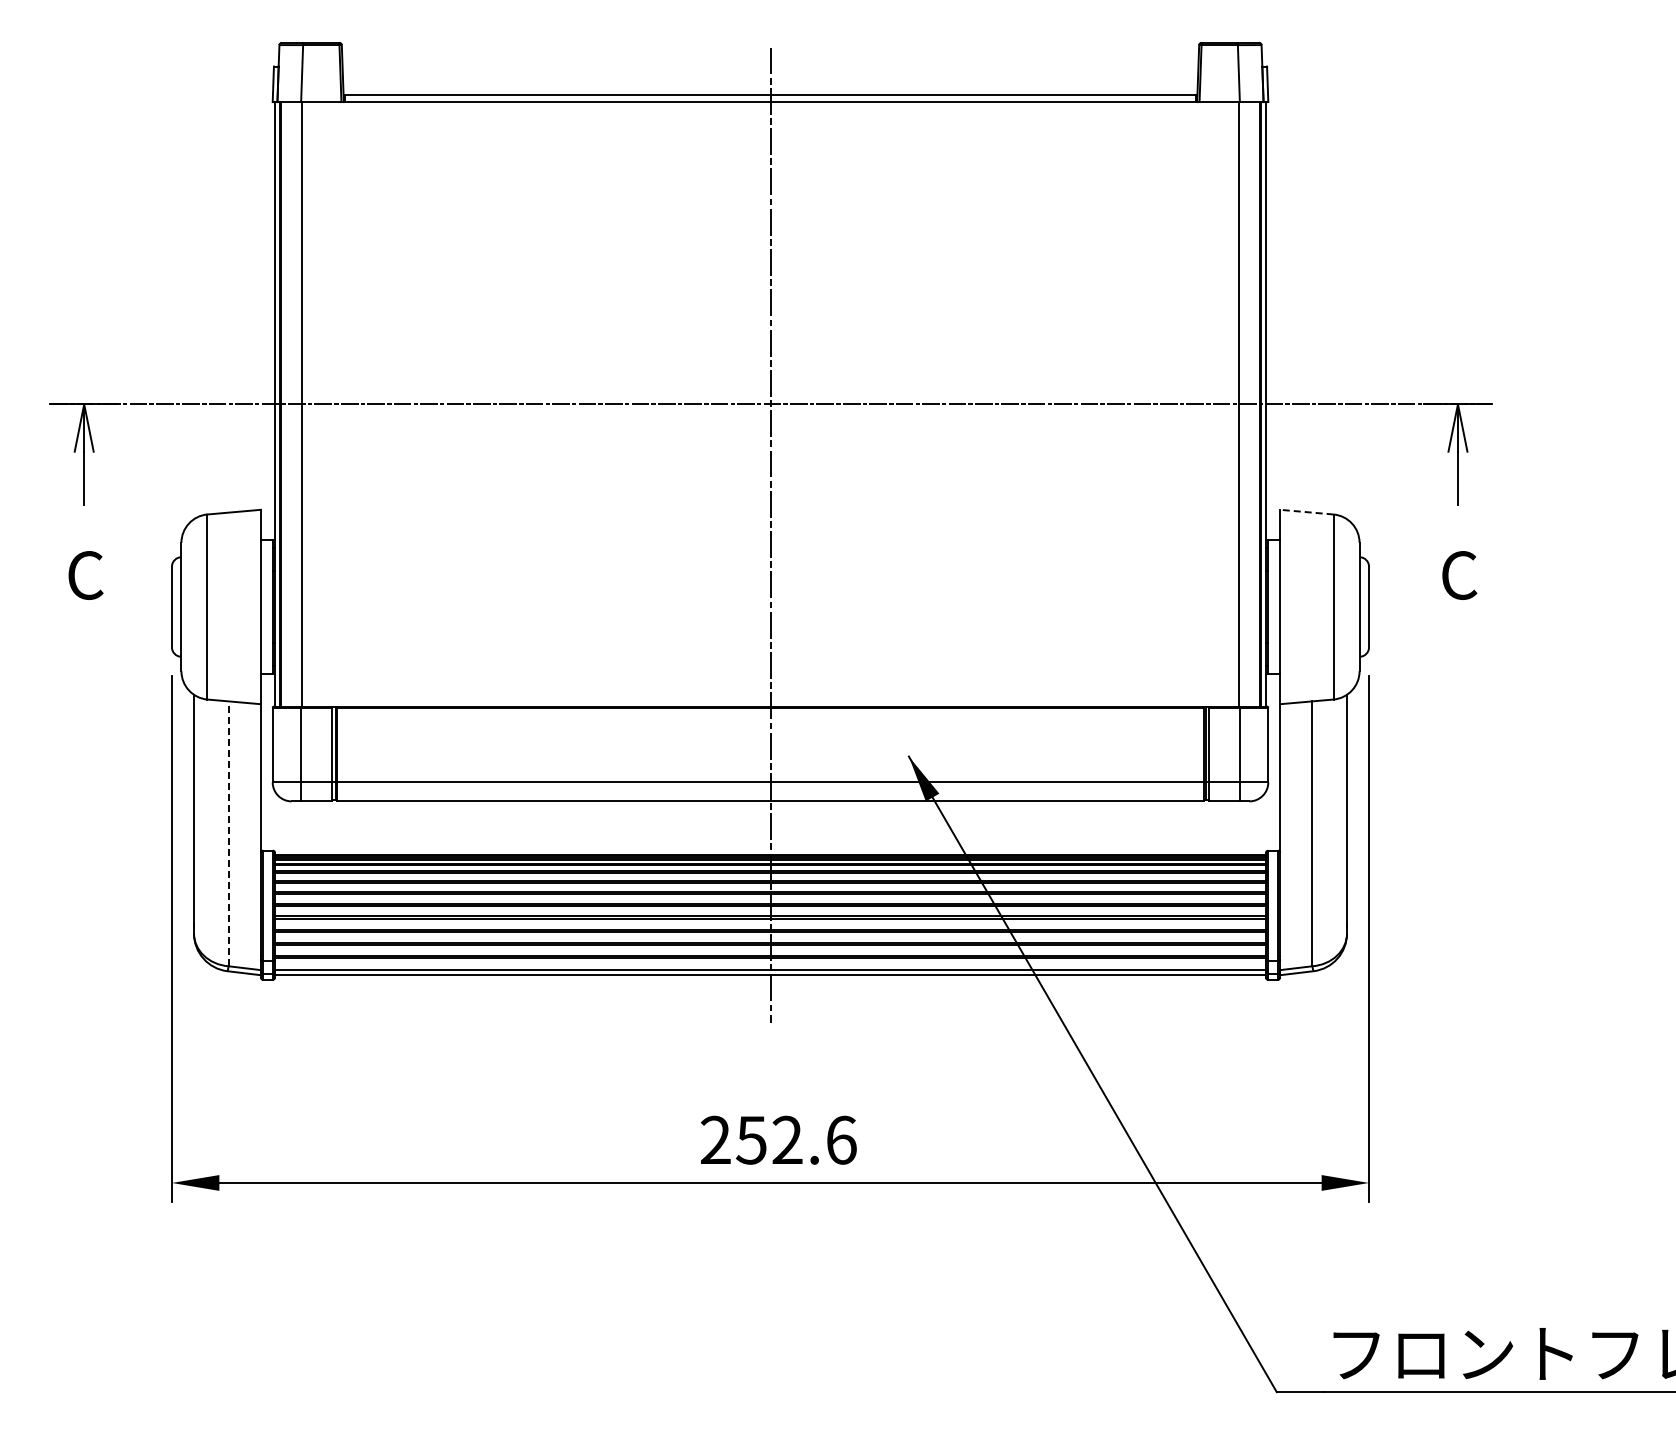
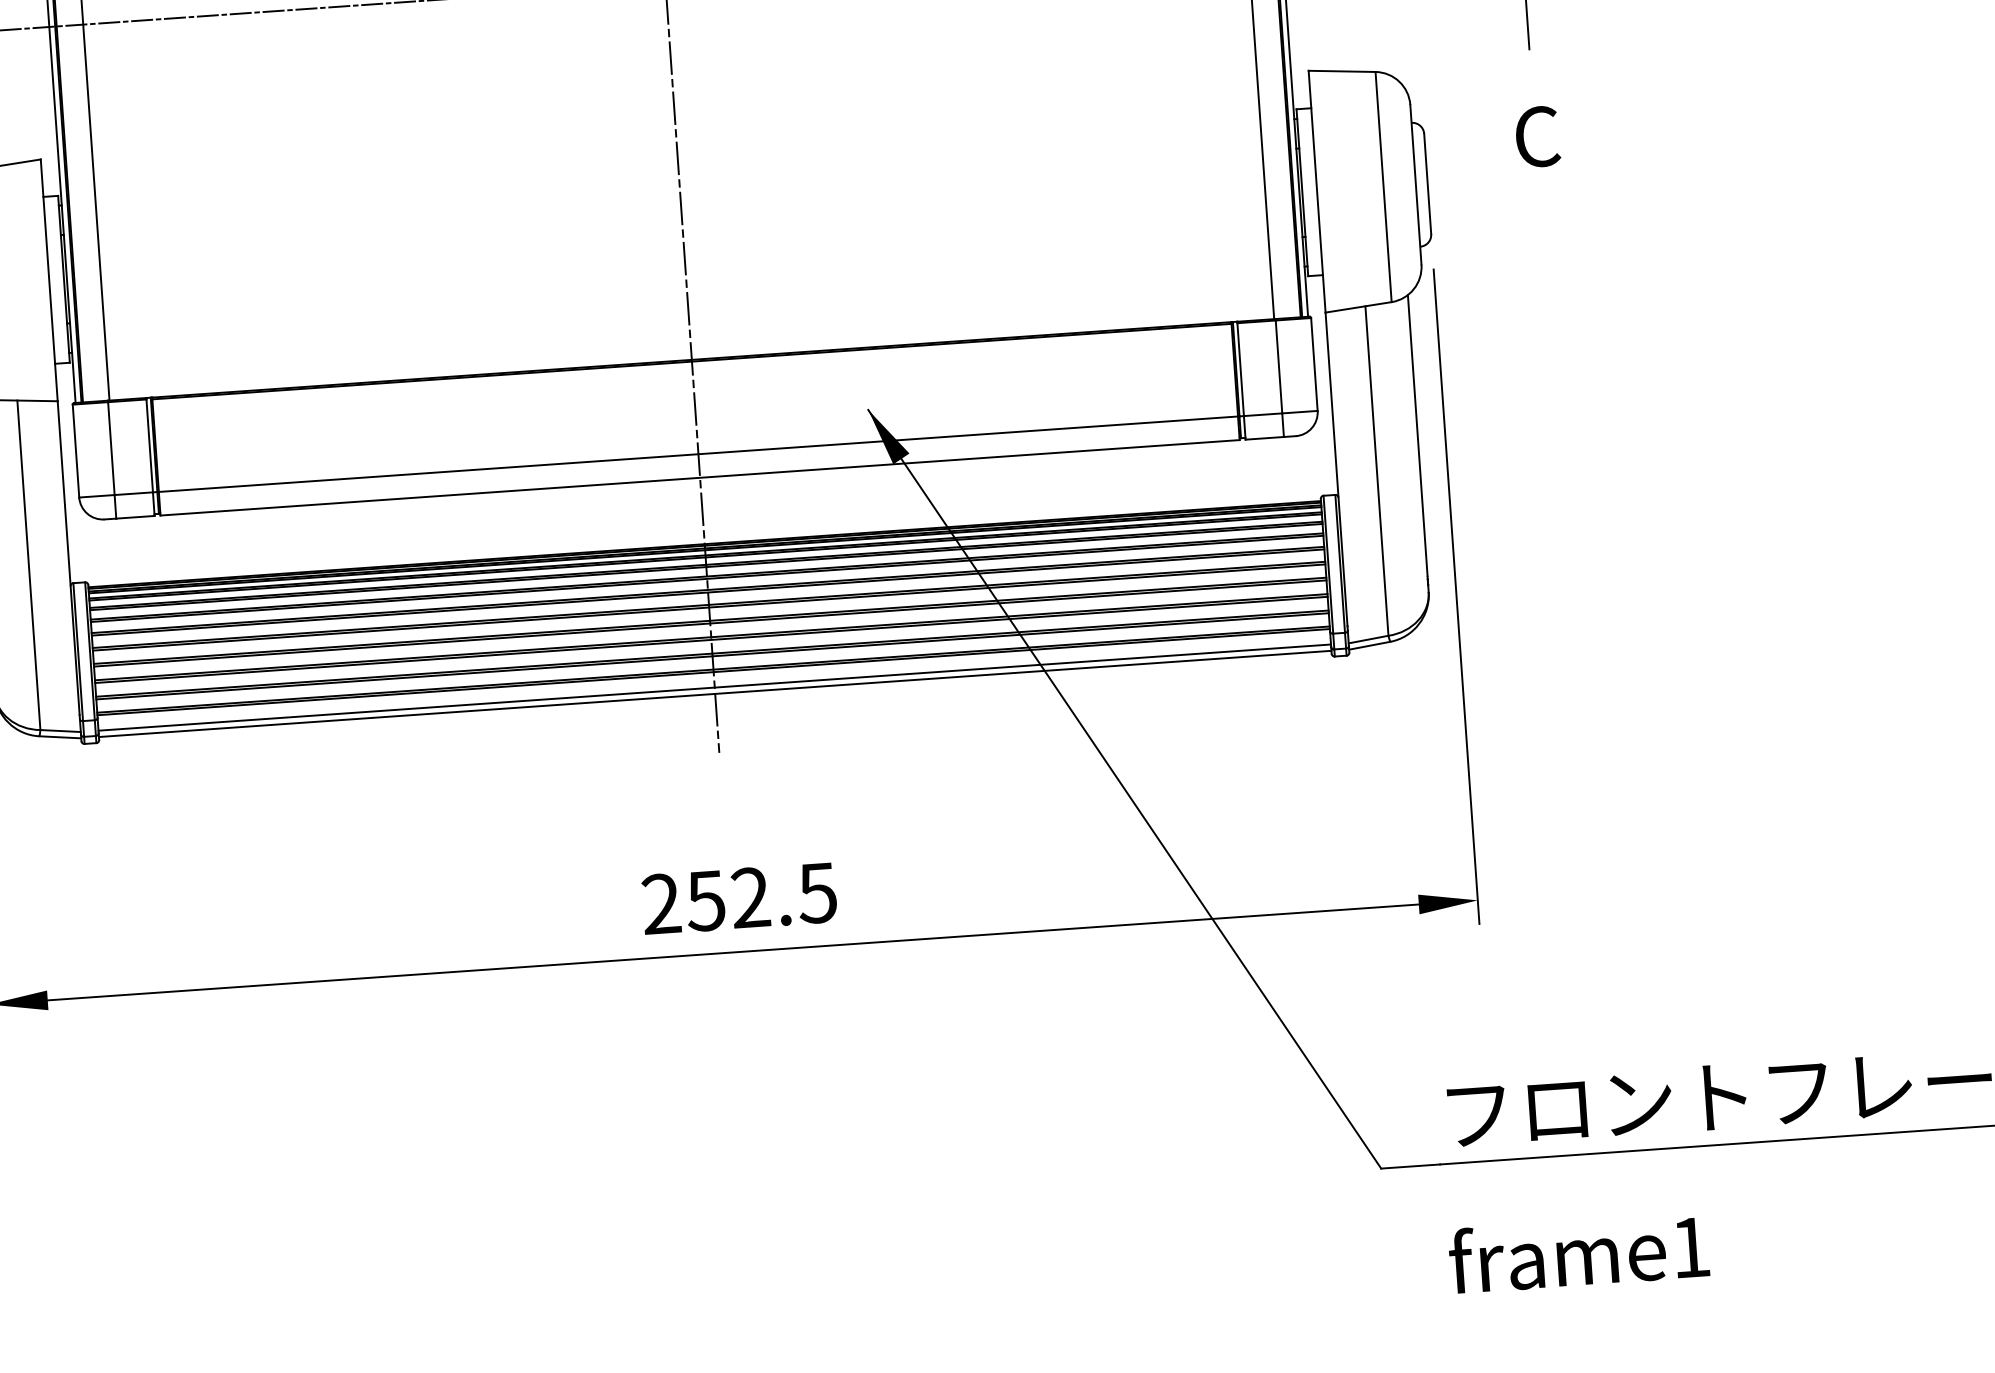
line: (1306, 512) -> (1341, 71), dashed -> solid
line: (228, 833) -> (28, 564), dashed -> solid
text: (840, 1139) -> (816, 892), 252.6 -> 252.5

